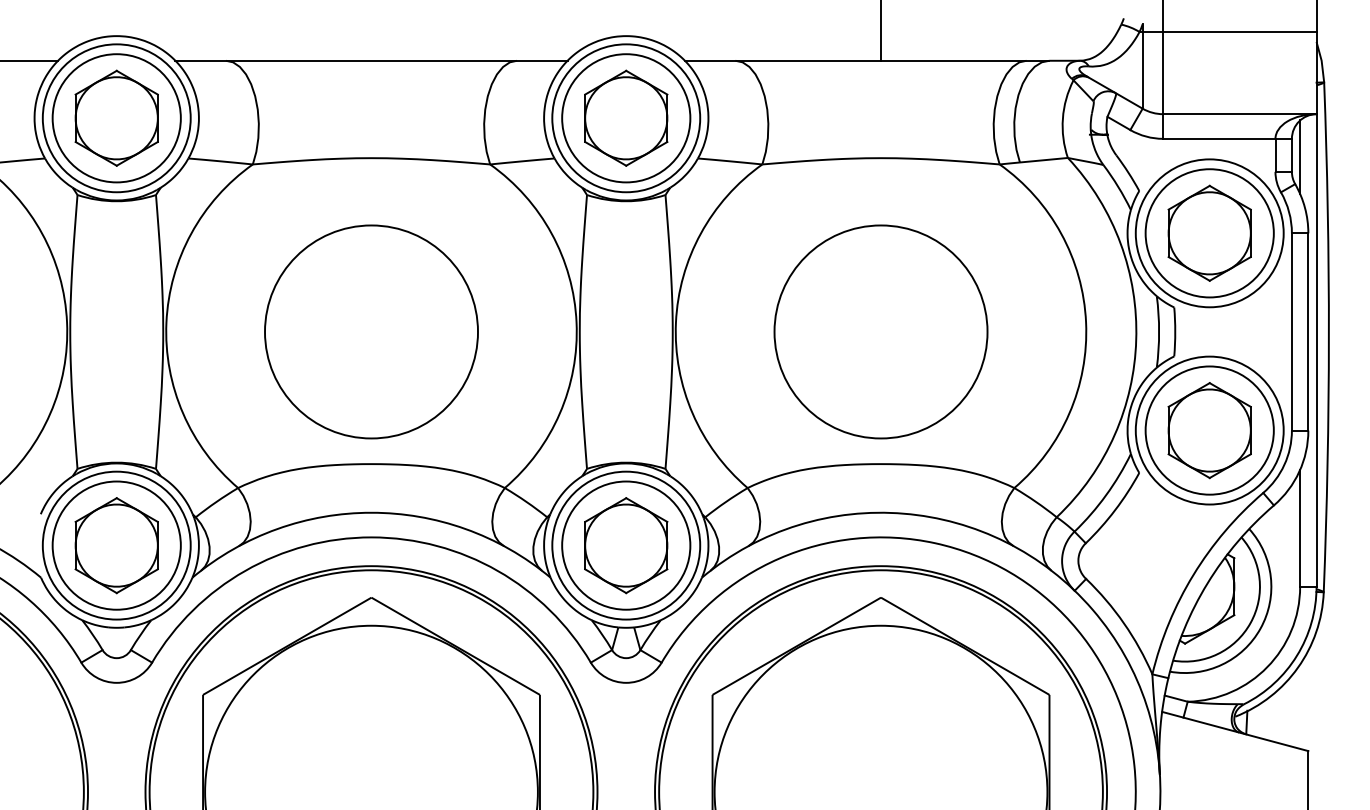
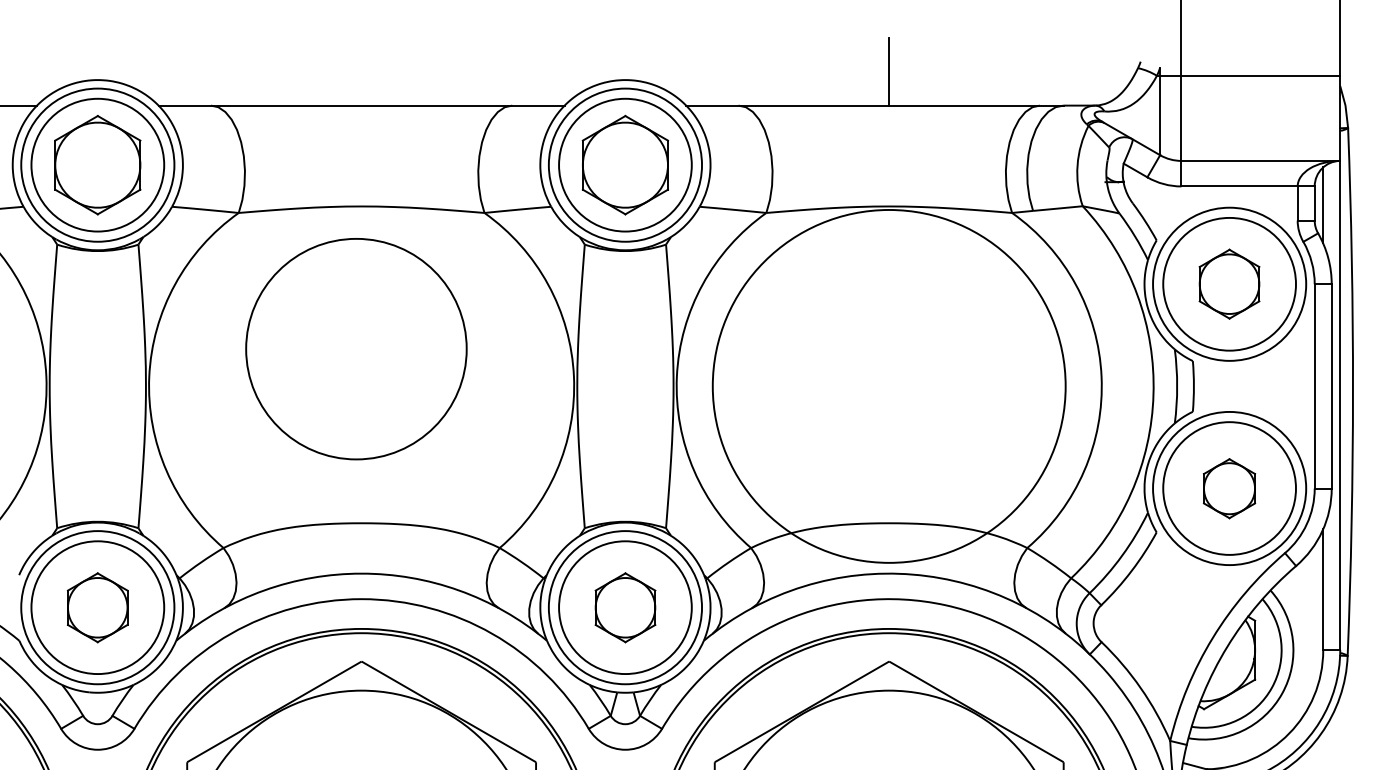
part: (1209, 232) -> (1229, 283), size x0.7
circle: (371, 331) -> (356, 348), moved
circle: (880, 331) -> (888, 385), size x1.6
part: (1209, 430) -> (1229, 488), size x0.6
part: (116, 545) -> (97, 607), size x0.7
part: (626, 545) -> (625, 607), size x0.7

